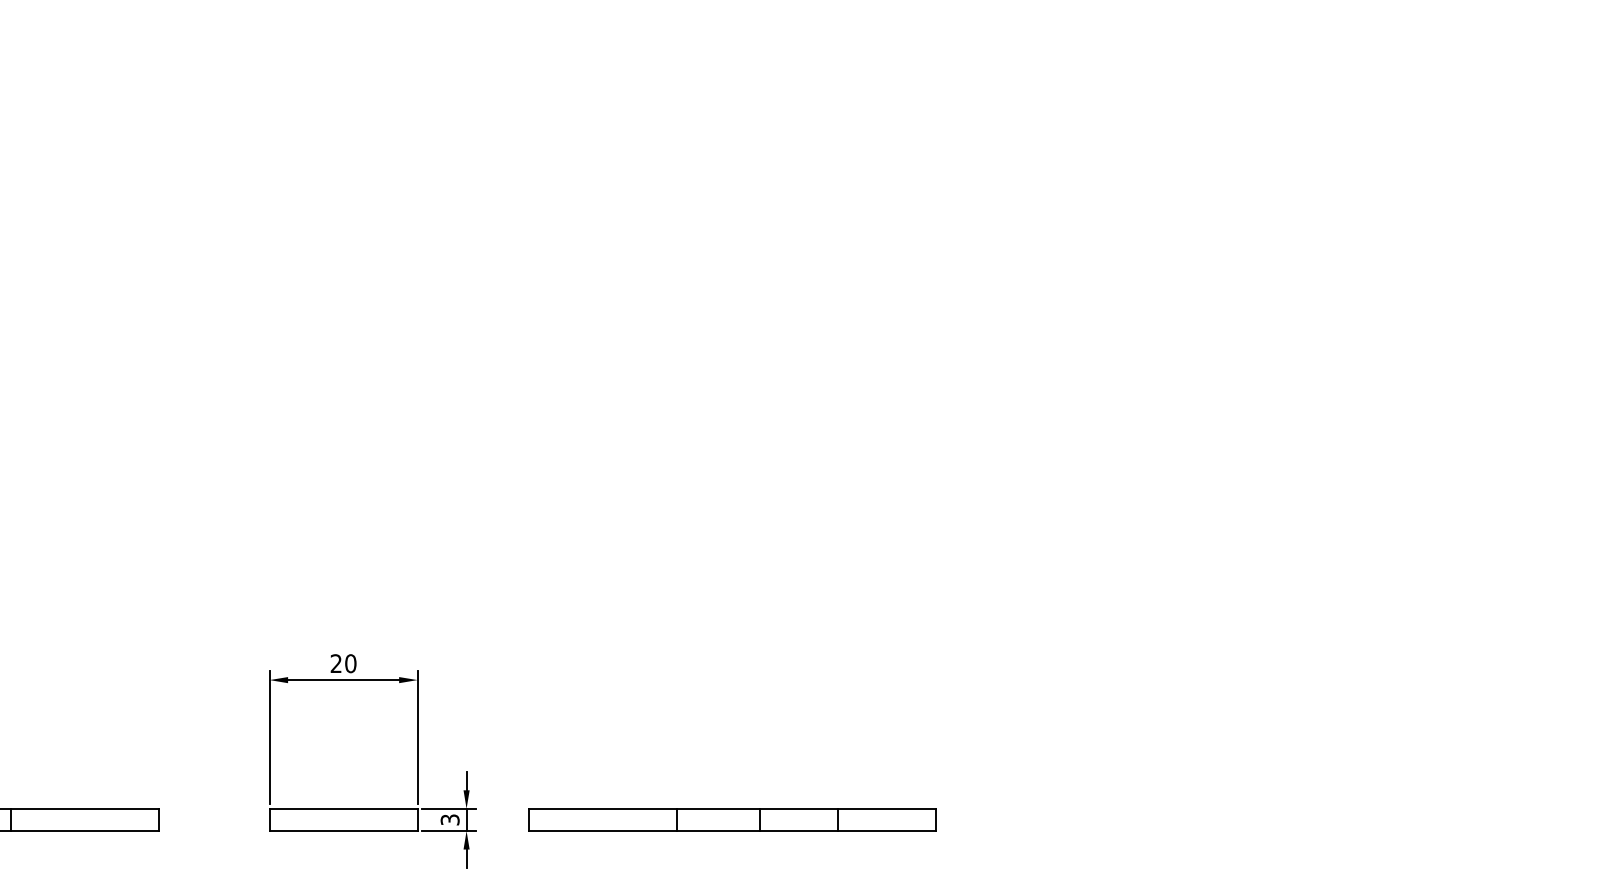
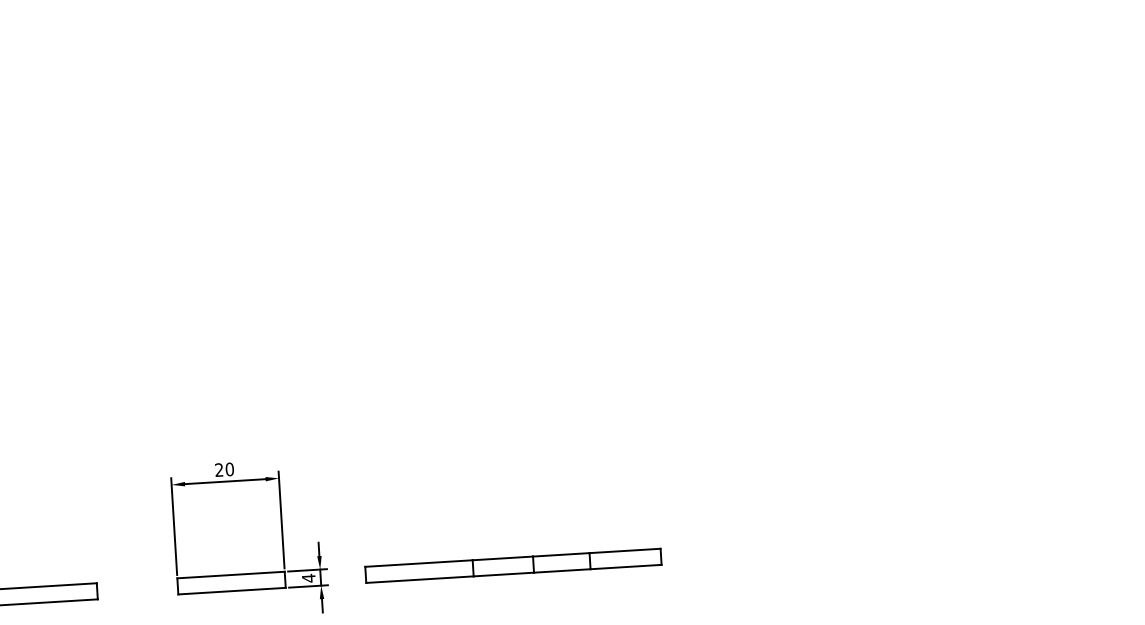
text: (449, 819) -> (308, 578), 3 -> 4

